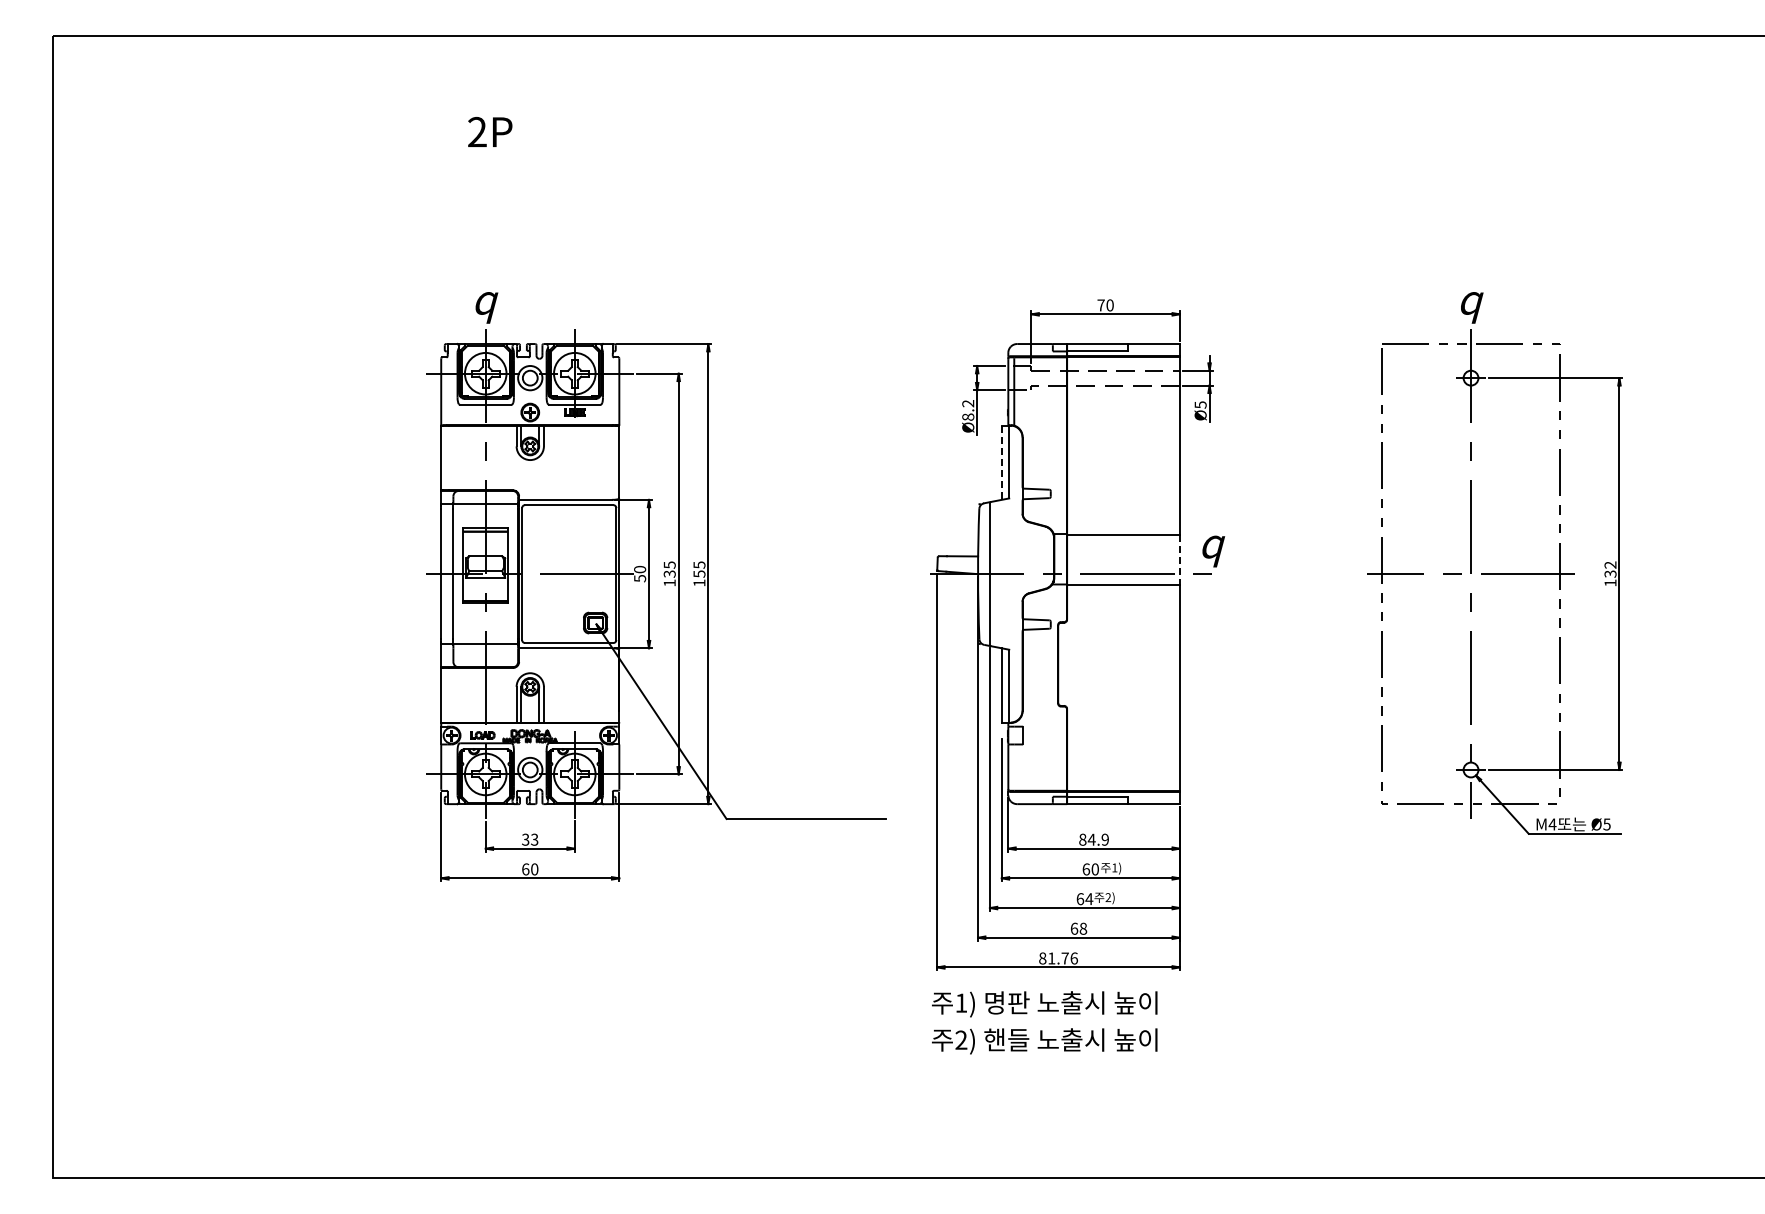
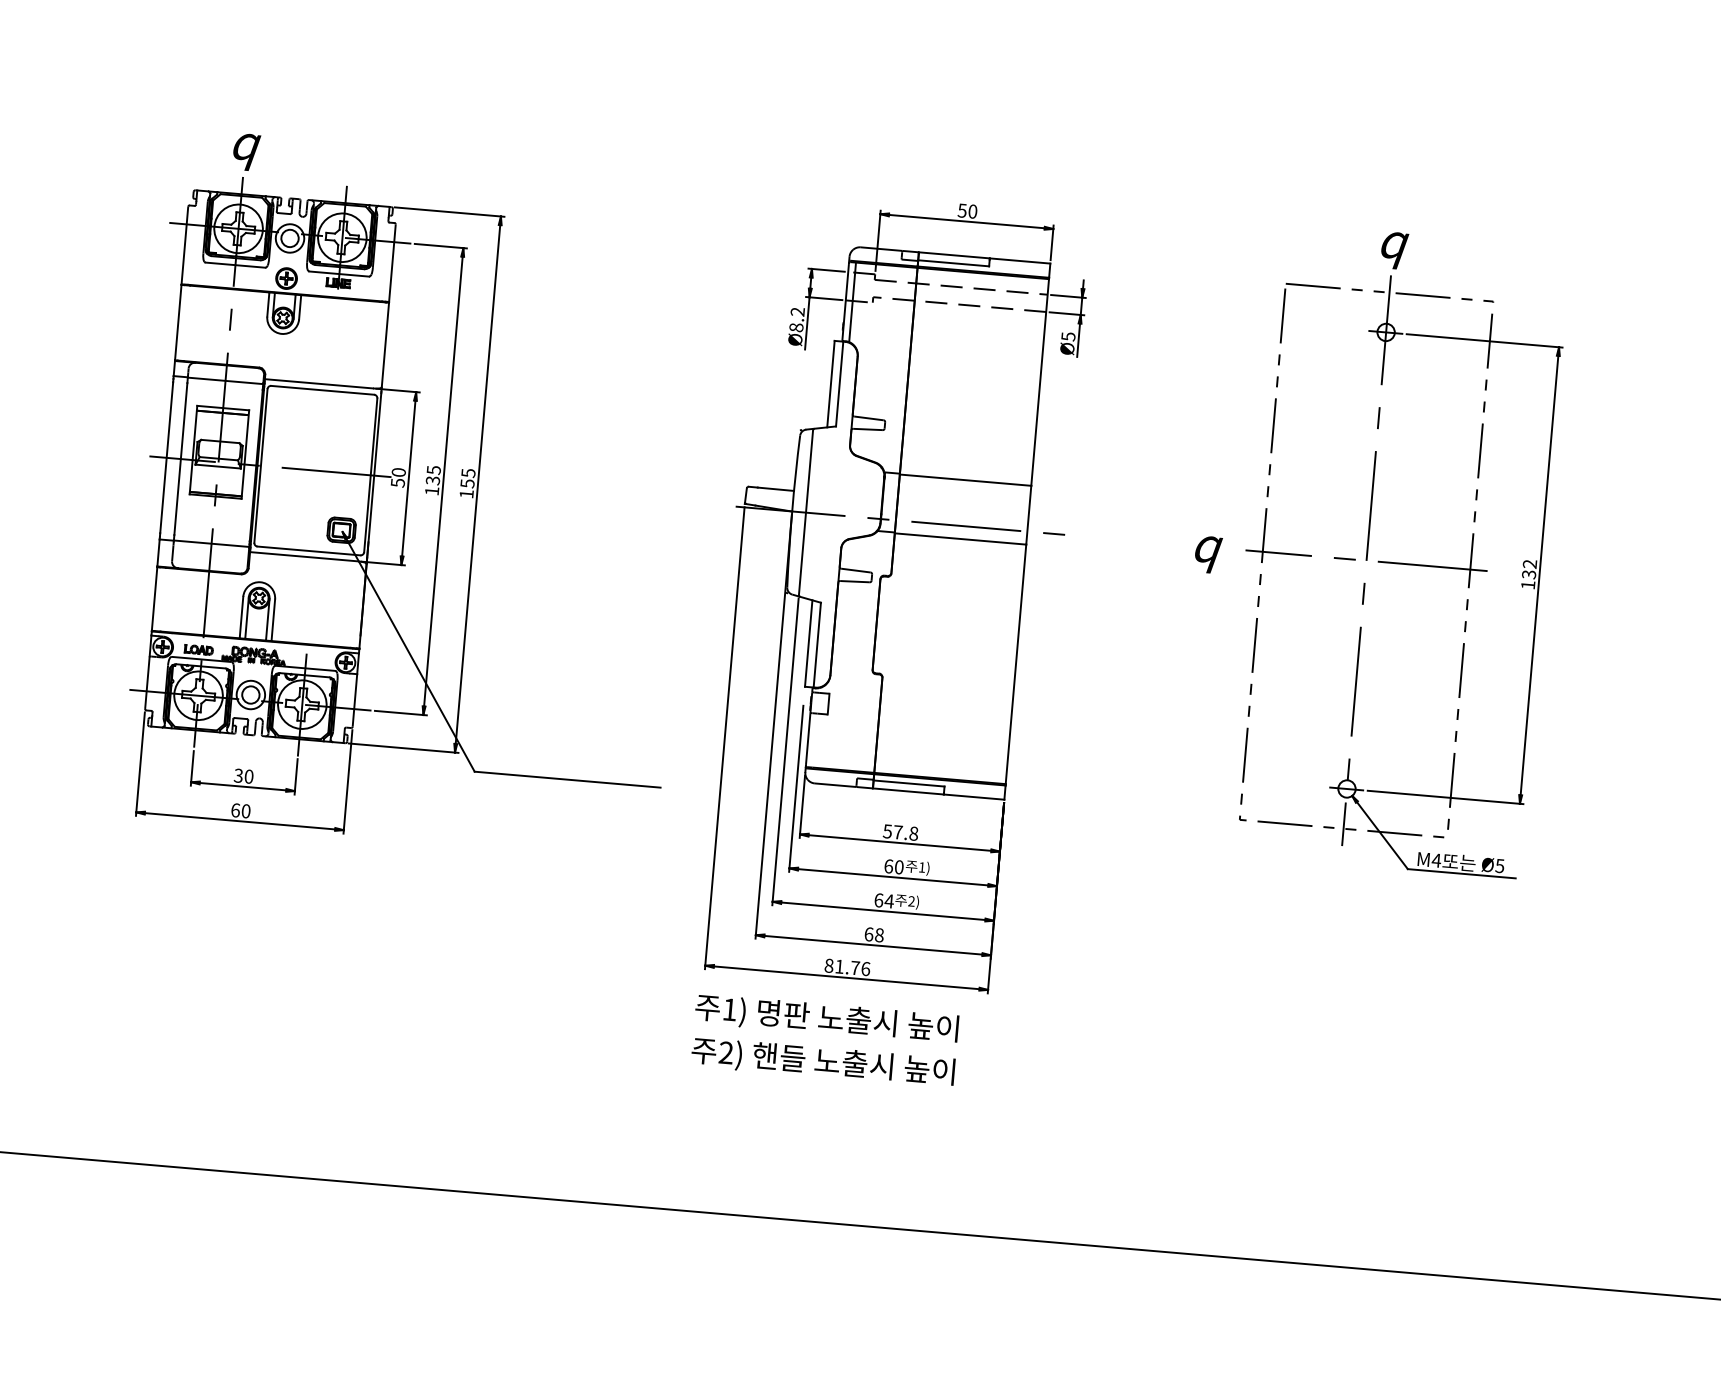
text: (1100, 305) -> (961, 210), 70 -> 50
line: (1001, 463) -> (830, 384), dashed -> solid
text: (1213, 551) -> (1208, 554), moved
line: (1179, 560) -> (1028, 515), dashed -> solid
text: (534, 839) -> (248, 776), 33 -> 30
text: (1093, 839) -> (900, 832), 84.9 -> 57.8

